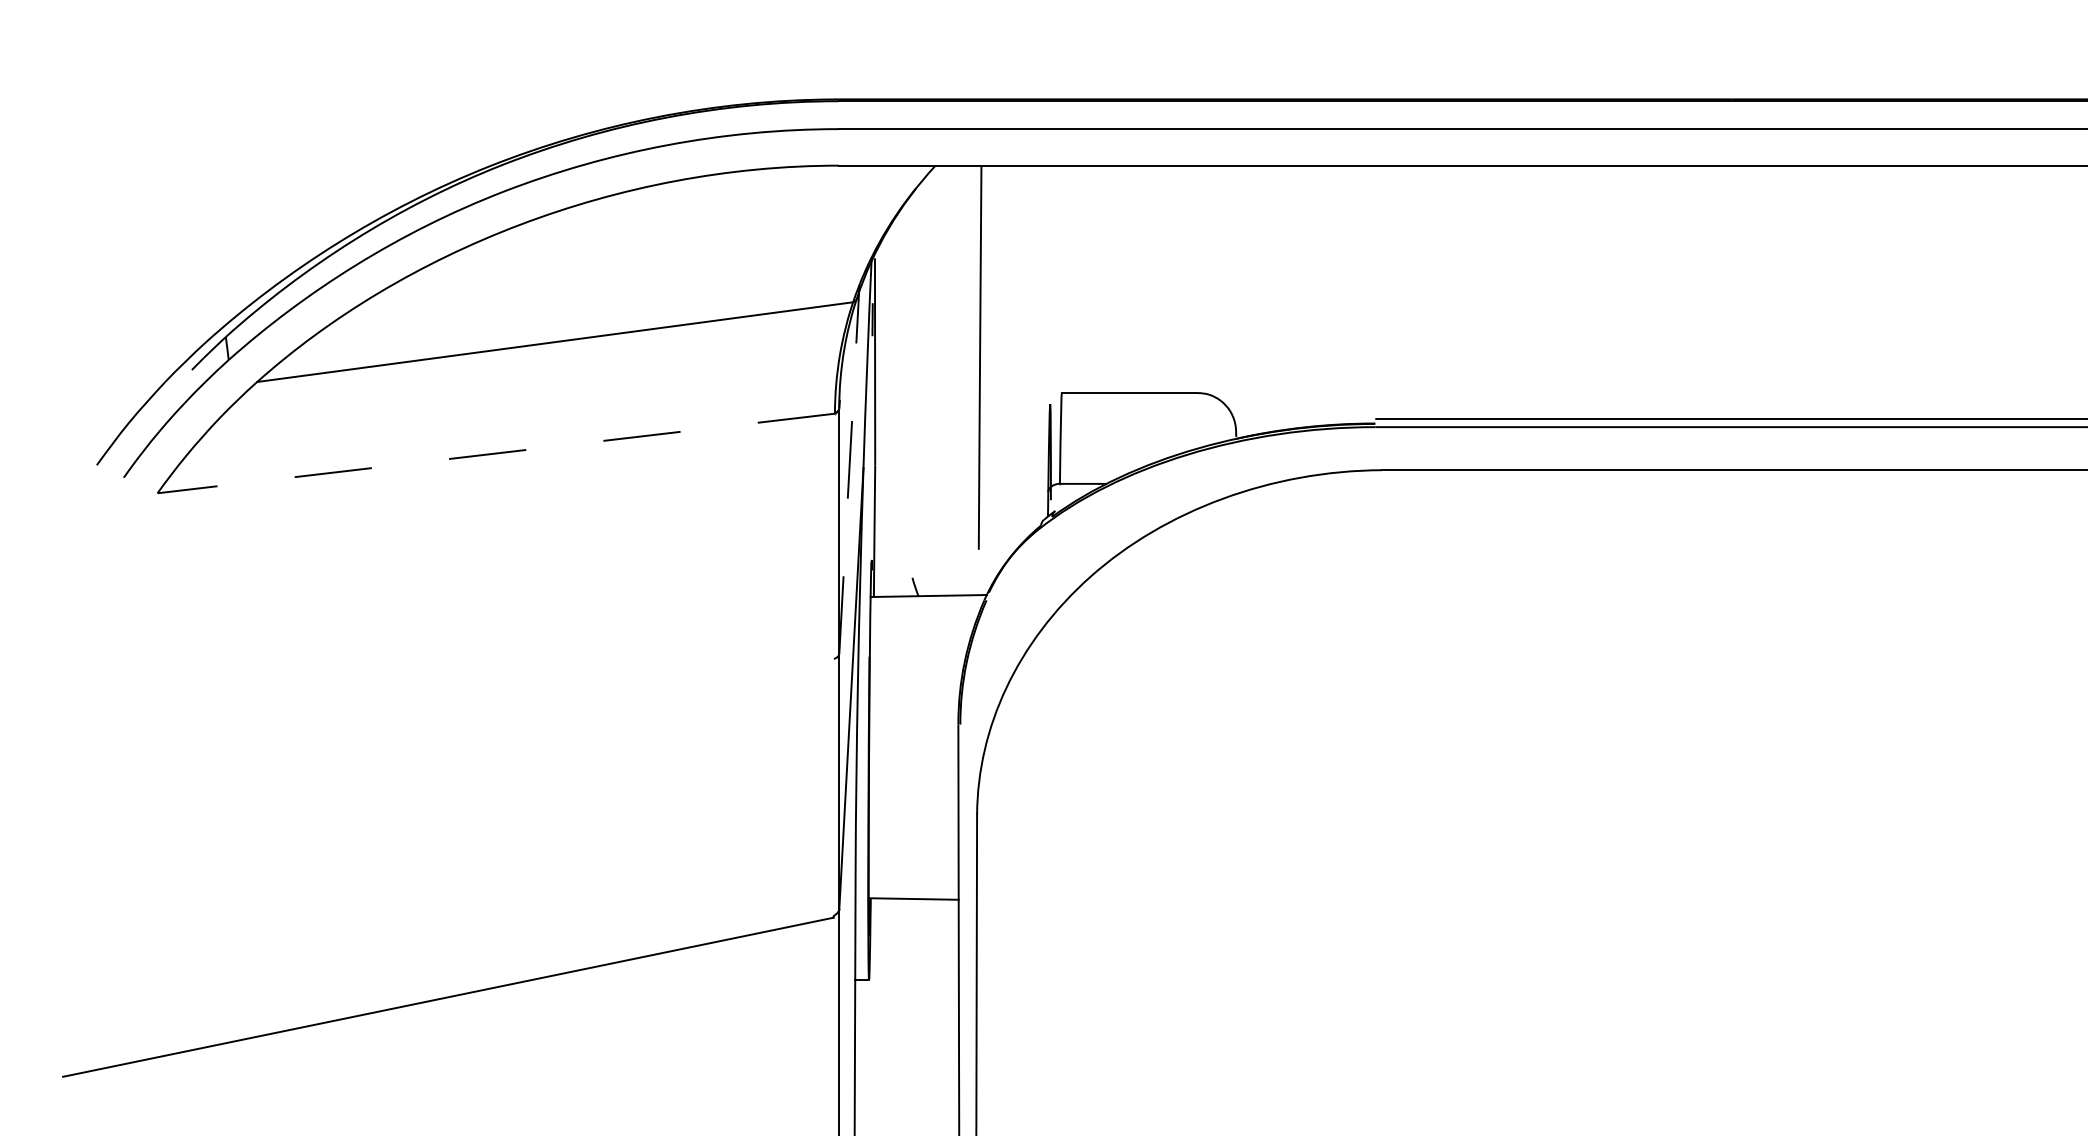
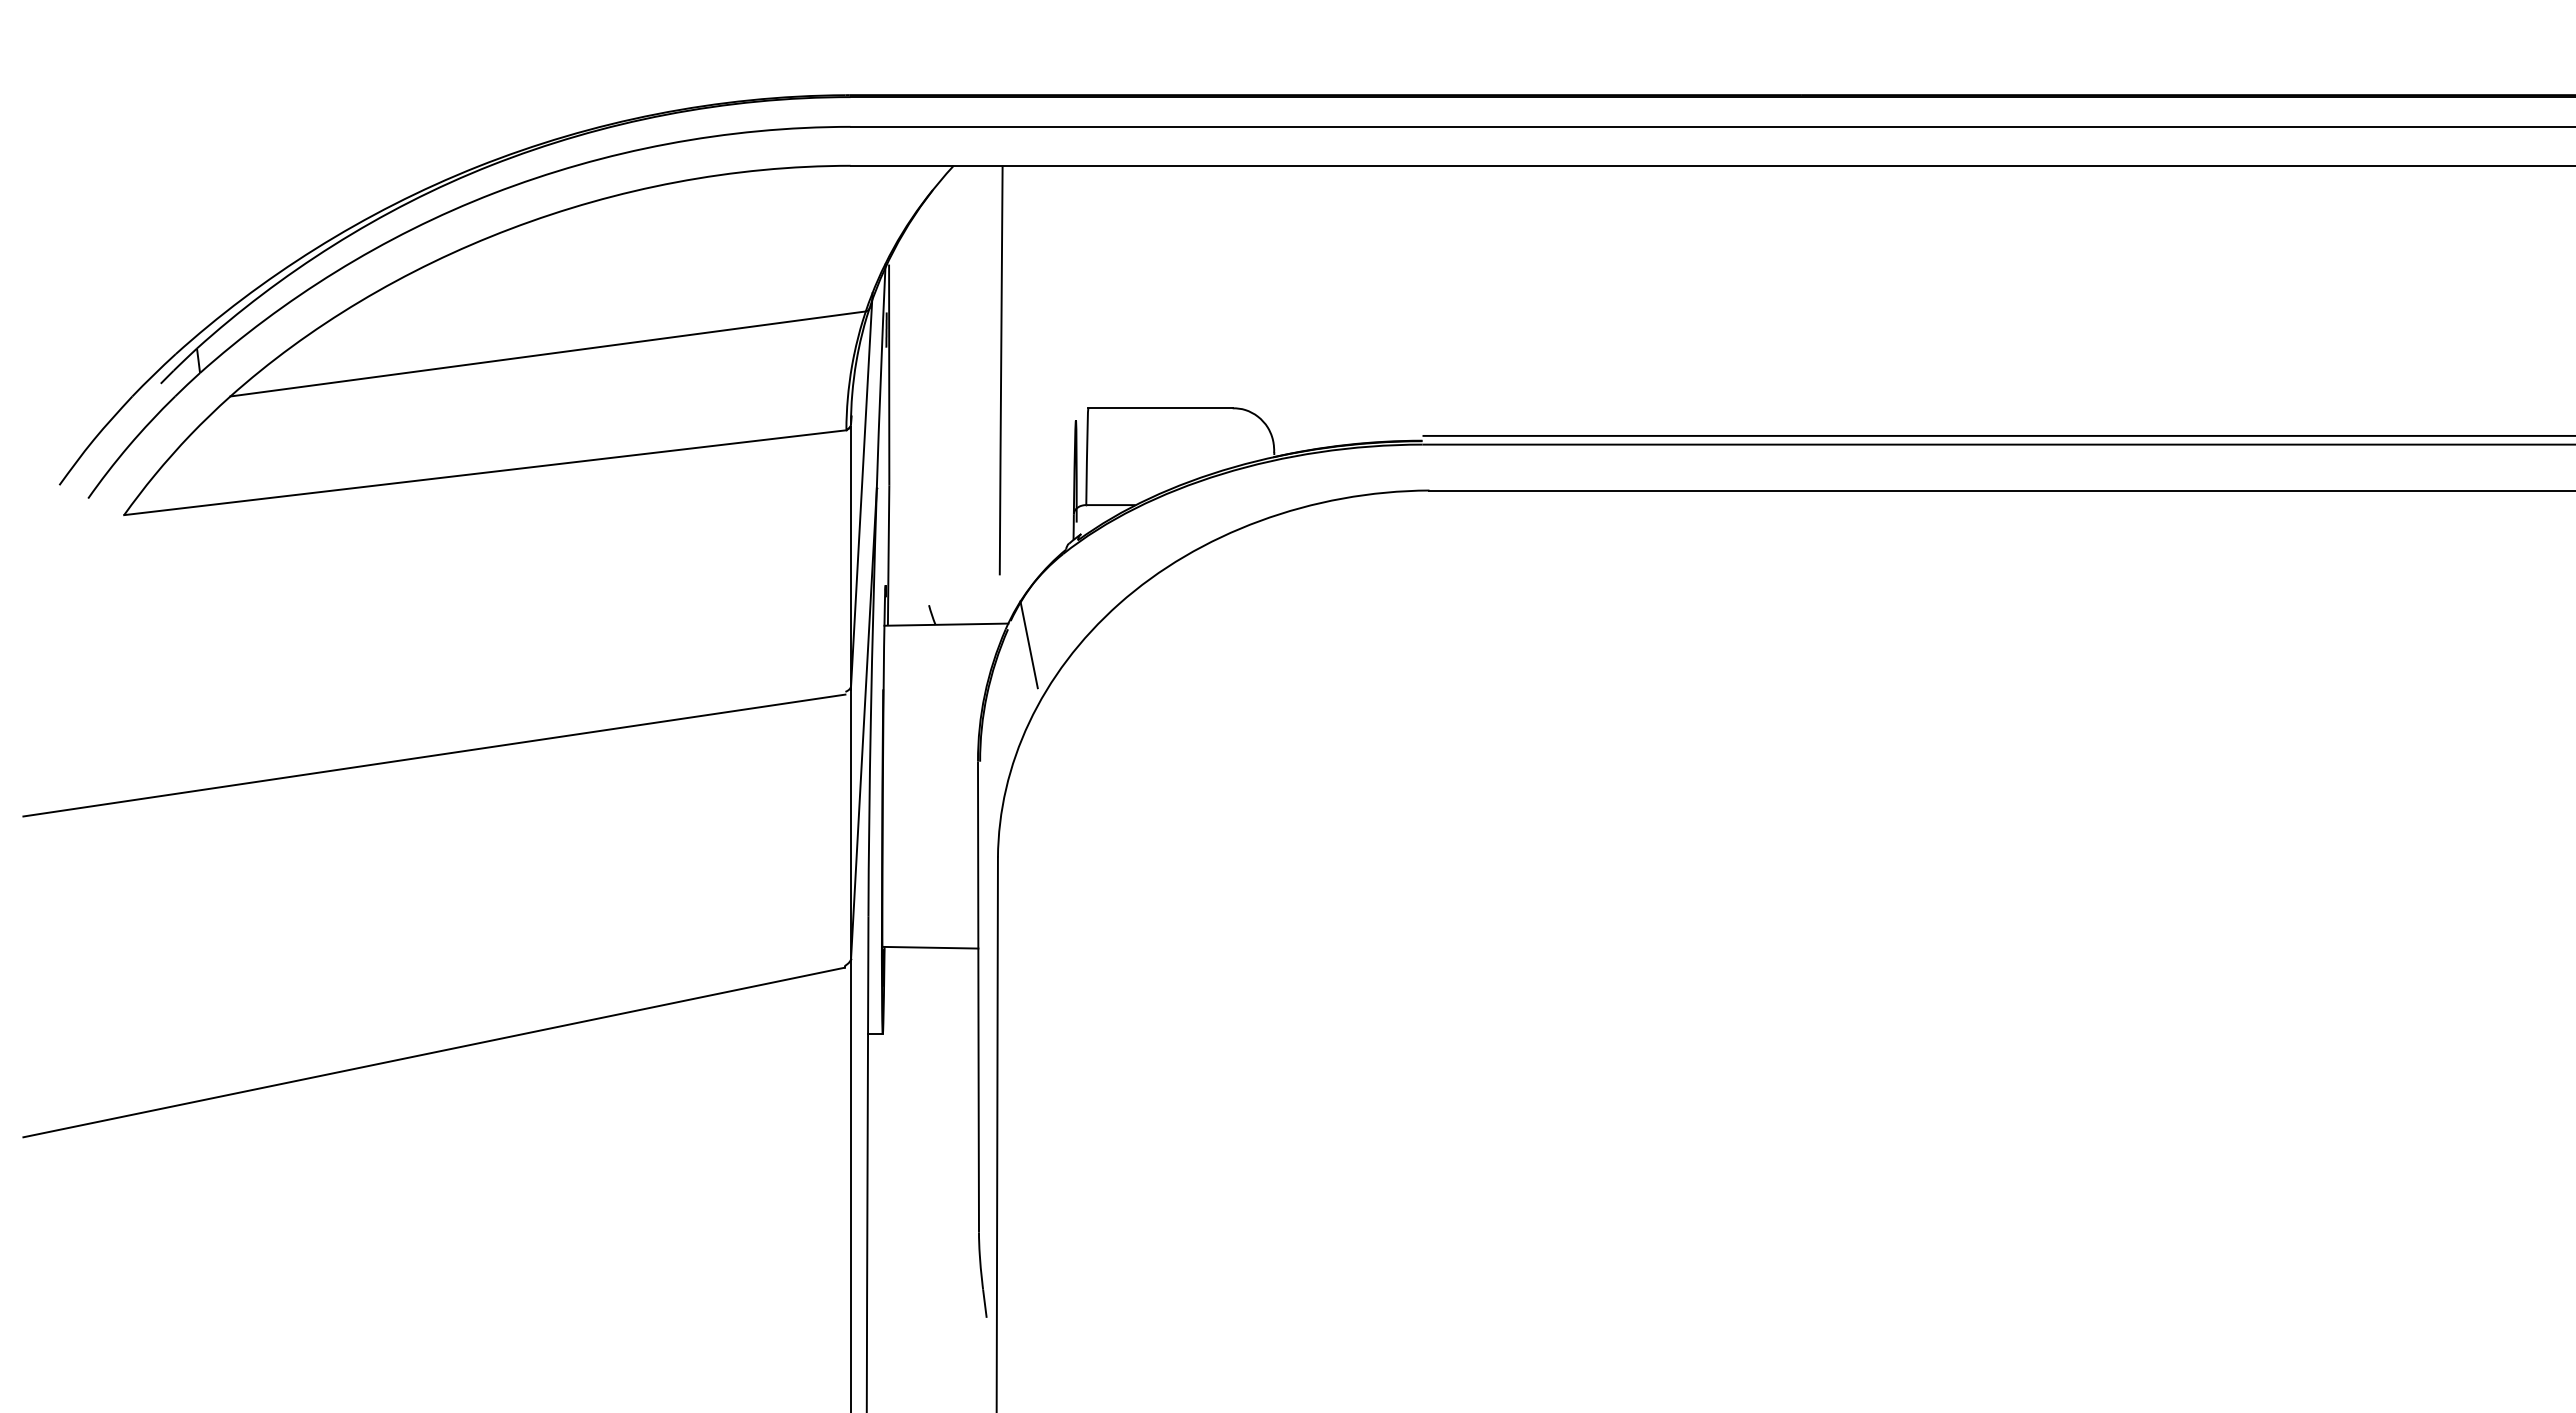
line: (496, 453) -> (485, 472), dashed -> solid
line: (849, 469) -> (861, 489), dashed -> solid
line: (1005, 614) -> (1028, 644), added
line: (448, 718) -> (434, 755), added

